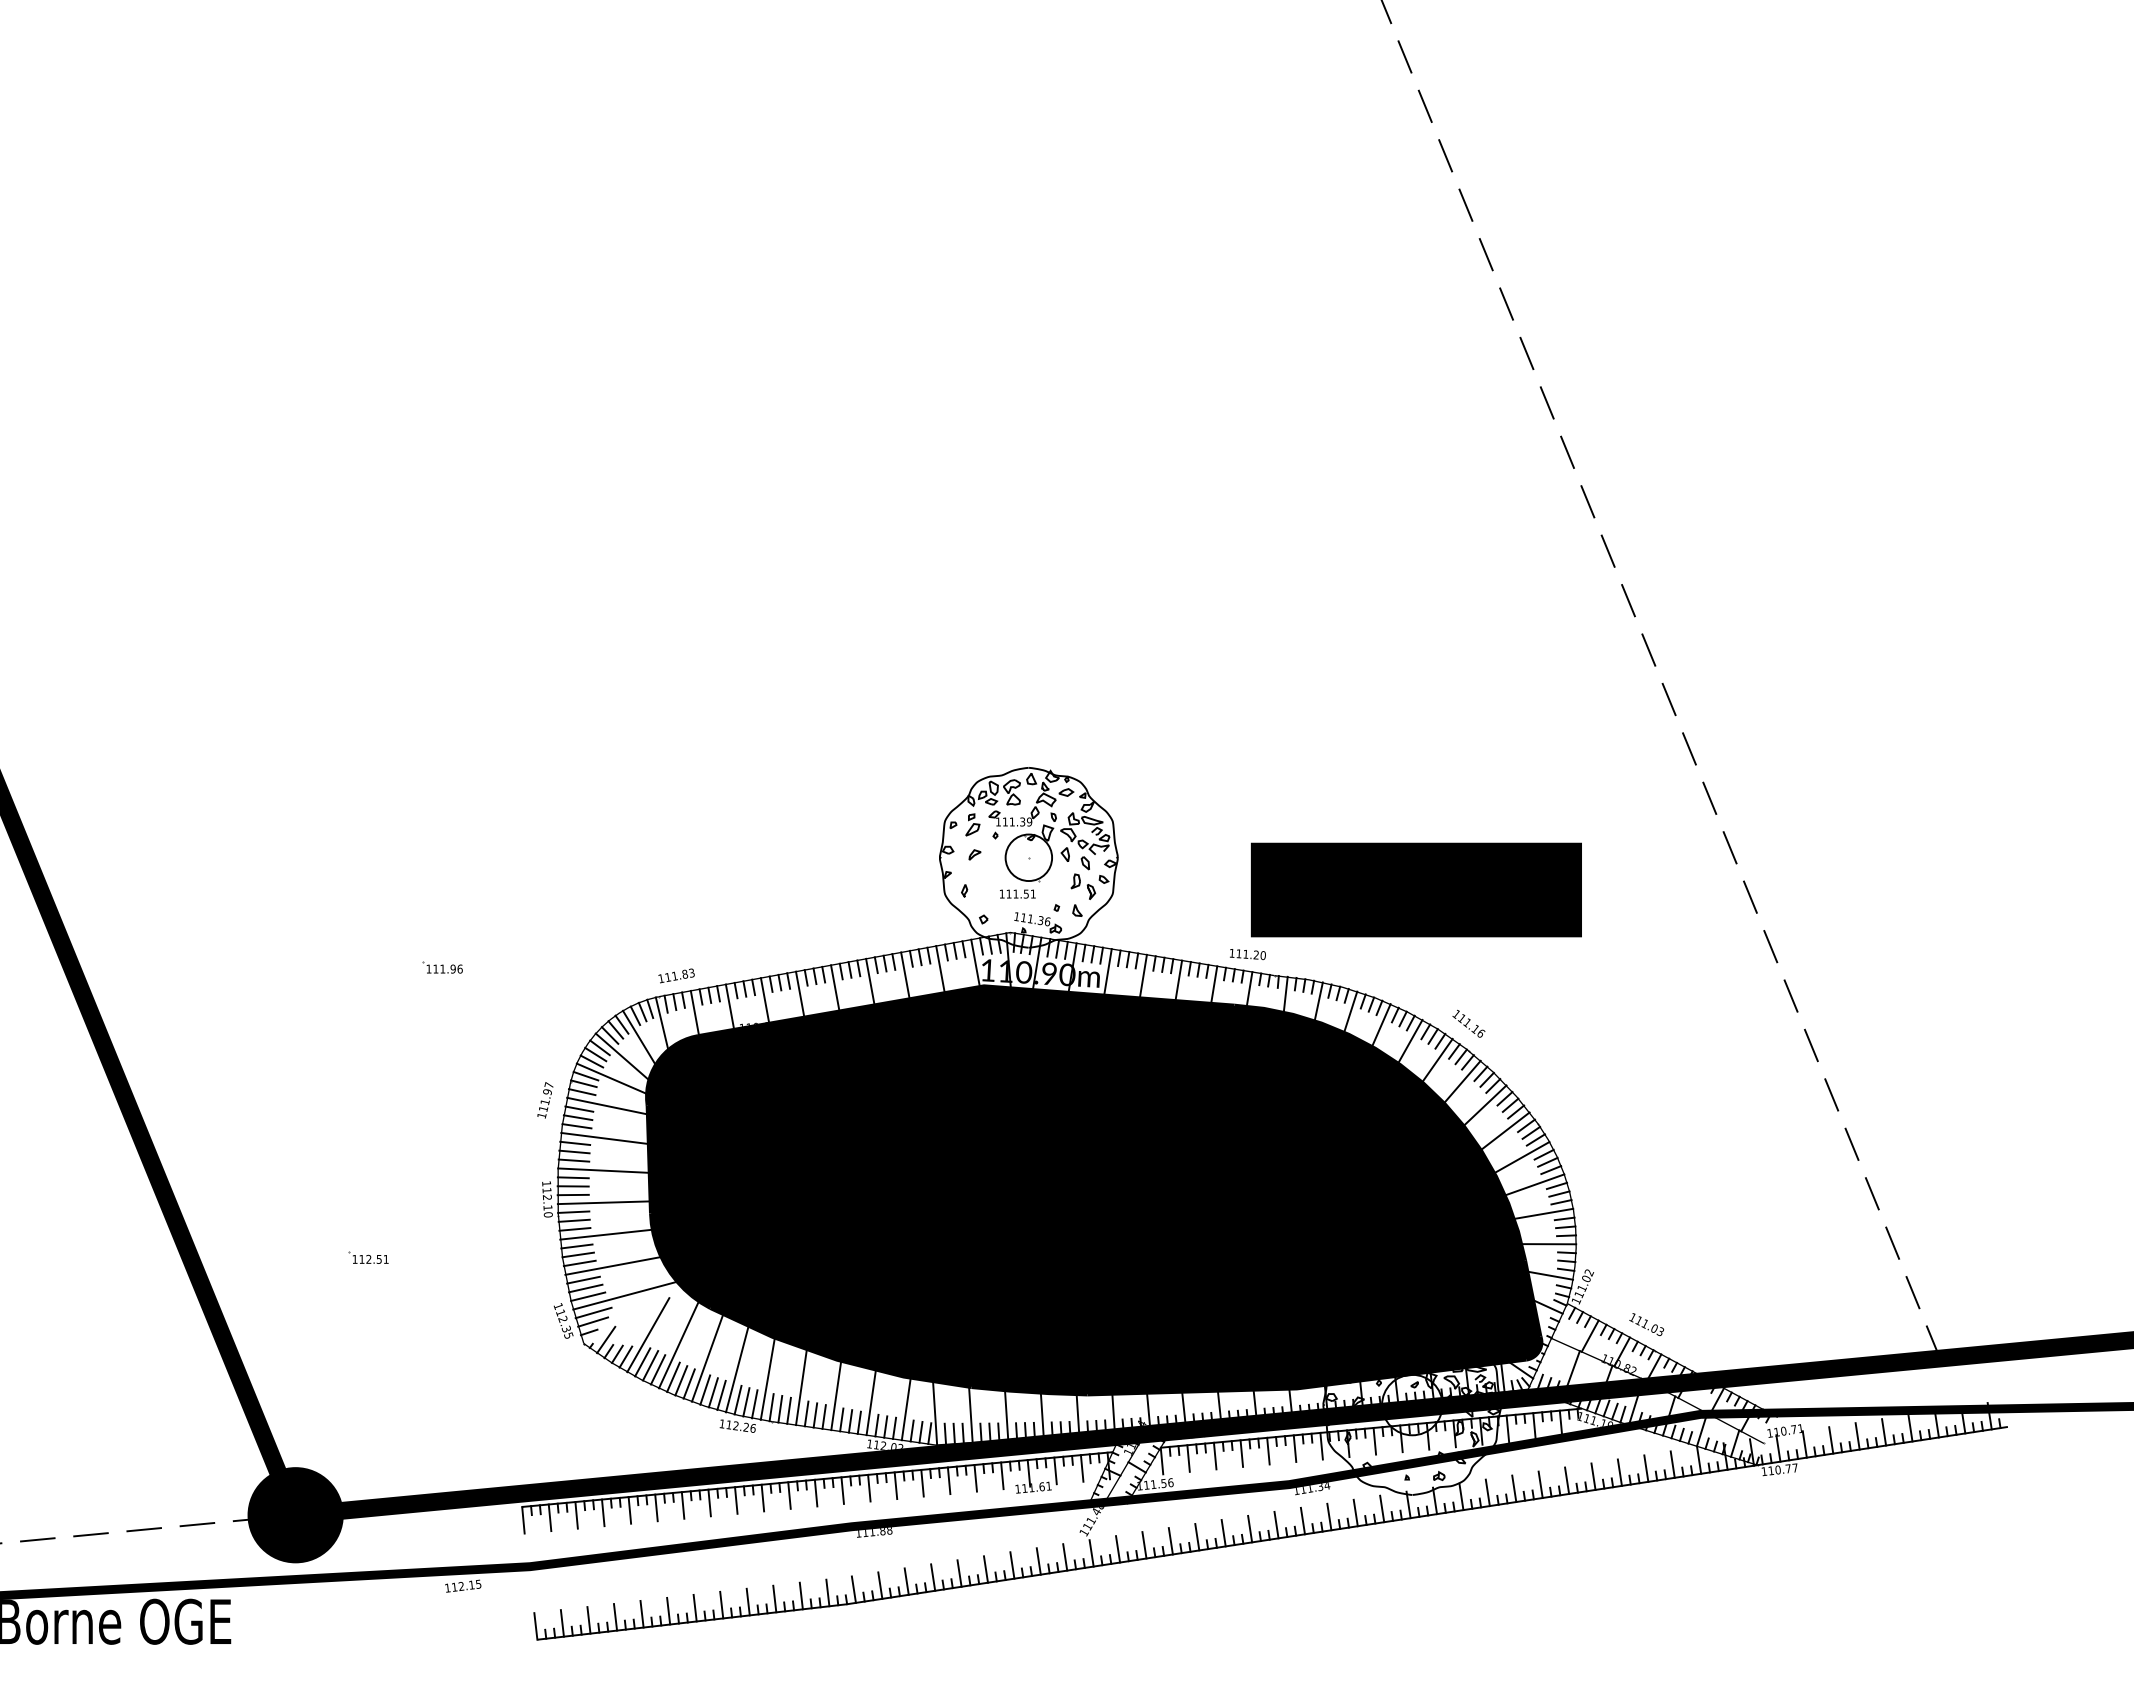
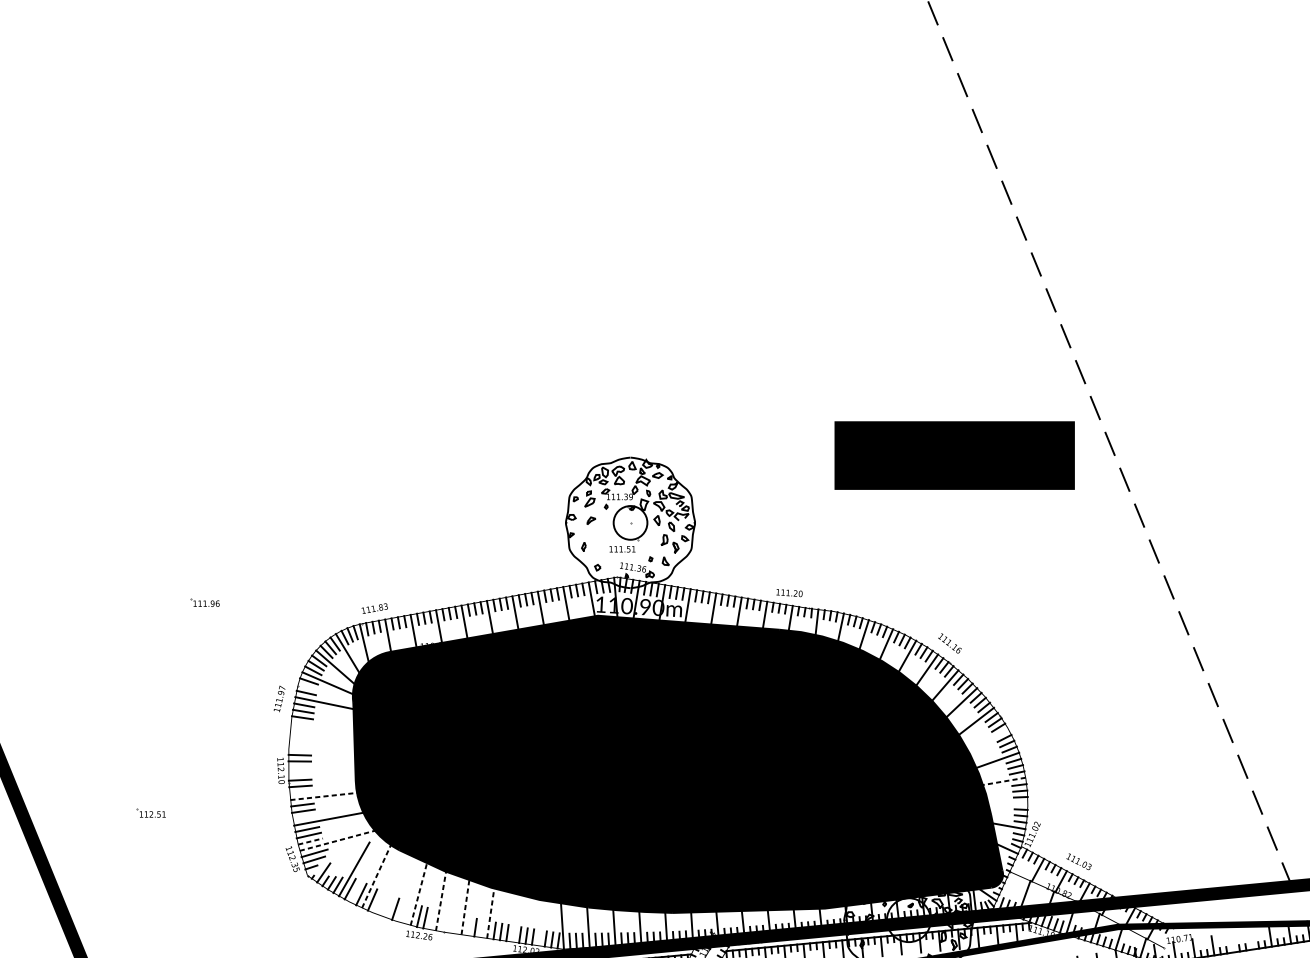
text: (1416, 889) -> (954, 455), moved
line: (583, 1083) -> (307, 686), removed
line: (605, 1138) -> (323, 726), removed
line: (575, 1142) -> (301, 729), removed
line: (574, 1151) -> (300, 736), removed
line: (1521, 1157) -> (988, 740), removed
line: (573, 1160) -> (299, 742), removed
line: (604, 1170) -> (322, 749), removed
line: (572, 1194) -> (299, 767), removed
line: (604, 1202) -> (322, 773), removed
line: (1542, 1214) -> (1003, 781), solid -> dashed
line: (574, 1229) -> (300, 792), removed
line: (606, 1234) -> (323, 796), solid -> dashed
line: (1548, 1244) -> (1007, 803), removed
line: (579, 1263) -> (304, 817), removed
line: (626, 1295) -> (338, 840), solid -> dashed
line: (588, 1296) -> (310, 841), solid -> dashed
line: (679, 1343) -> (376, 875), solid -> dashed
line: (707, 1357) -> (397, 885), removed
line: (650, 1365) -> (355, 891), removed
line: (737, 1369) -> (419, 894), solid -> dashed
line: (768, 1377) -> (441, 900), solid -> dashed
line: (681, 1380) -> (378, 902), removed
line: (688, 1383) -> (383, 904), removed
line: (801, 1386) -> (465, 906), solid -> dashed
line: (712, 1392) -> (400, 911), removed
line: (721, 1394) -> (407, 912), removed
line: (836, 1394) -> (490, 912), solid -> dashed
line: (870, 1402) -> (515, 918), removed
line: (754, 1404) -> (431, 919), removed
line: (771, 1407) -> (443, 921), removed
line: (780, 1408) -> (450, 922), removed
line: (905, 1408) -> (540, 922), removed
line: (788, 1410) -> (456, 924), removed
line: (806, 1413) -> (469, 926), removed
line: (823, 1416) -> (481, 928), removed
line: (1884, 1432) -> (1251, 940), removed
line: (1857, 1436) -> (1232, 943), removed

